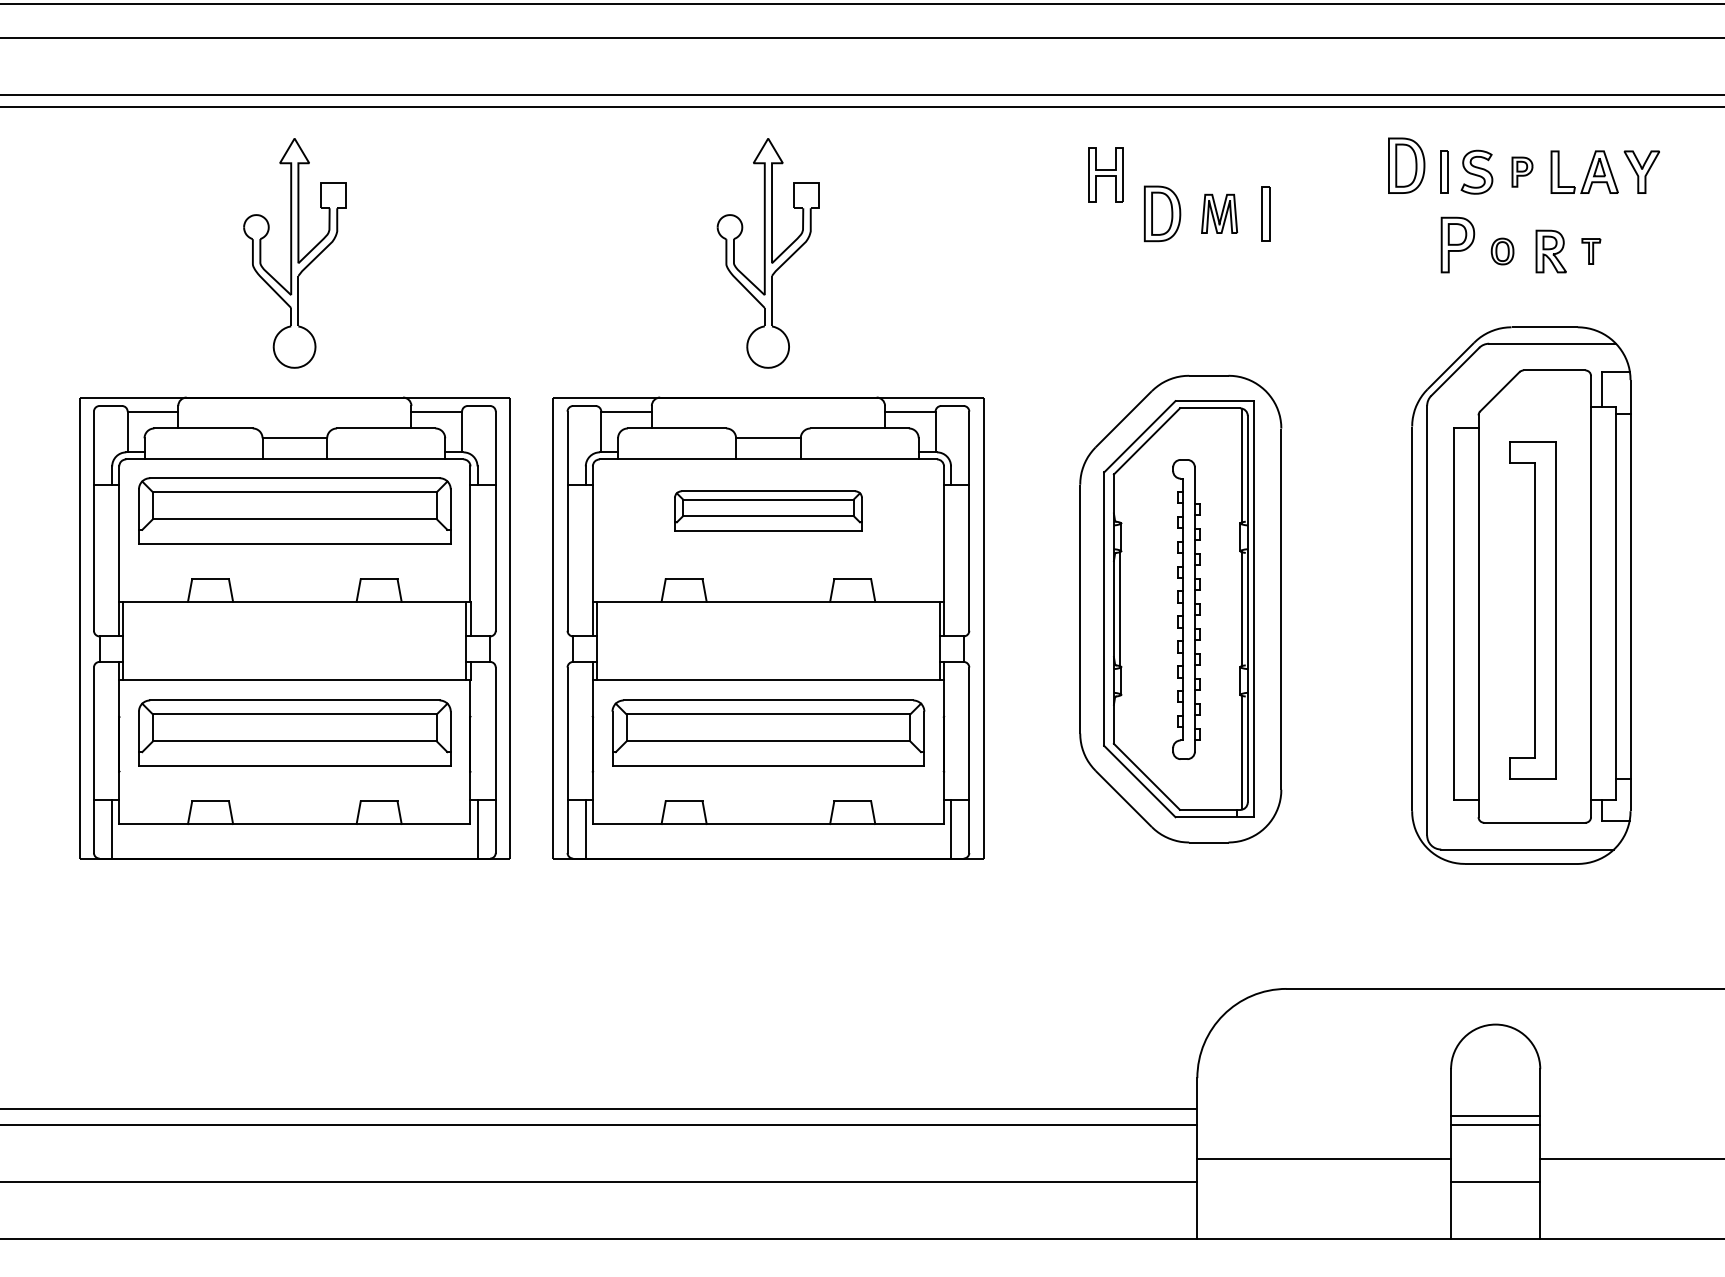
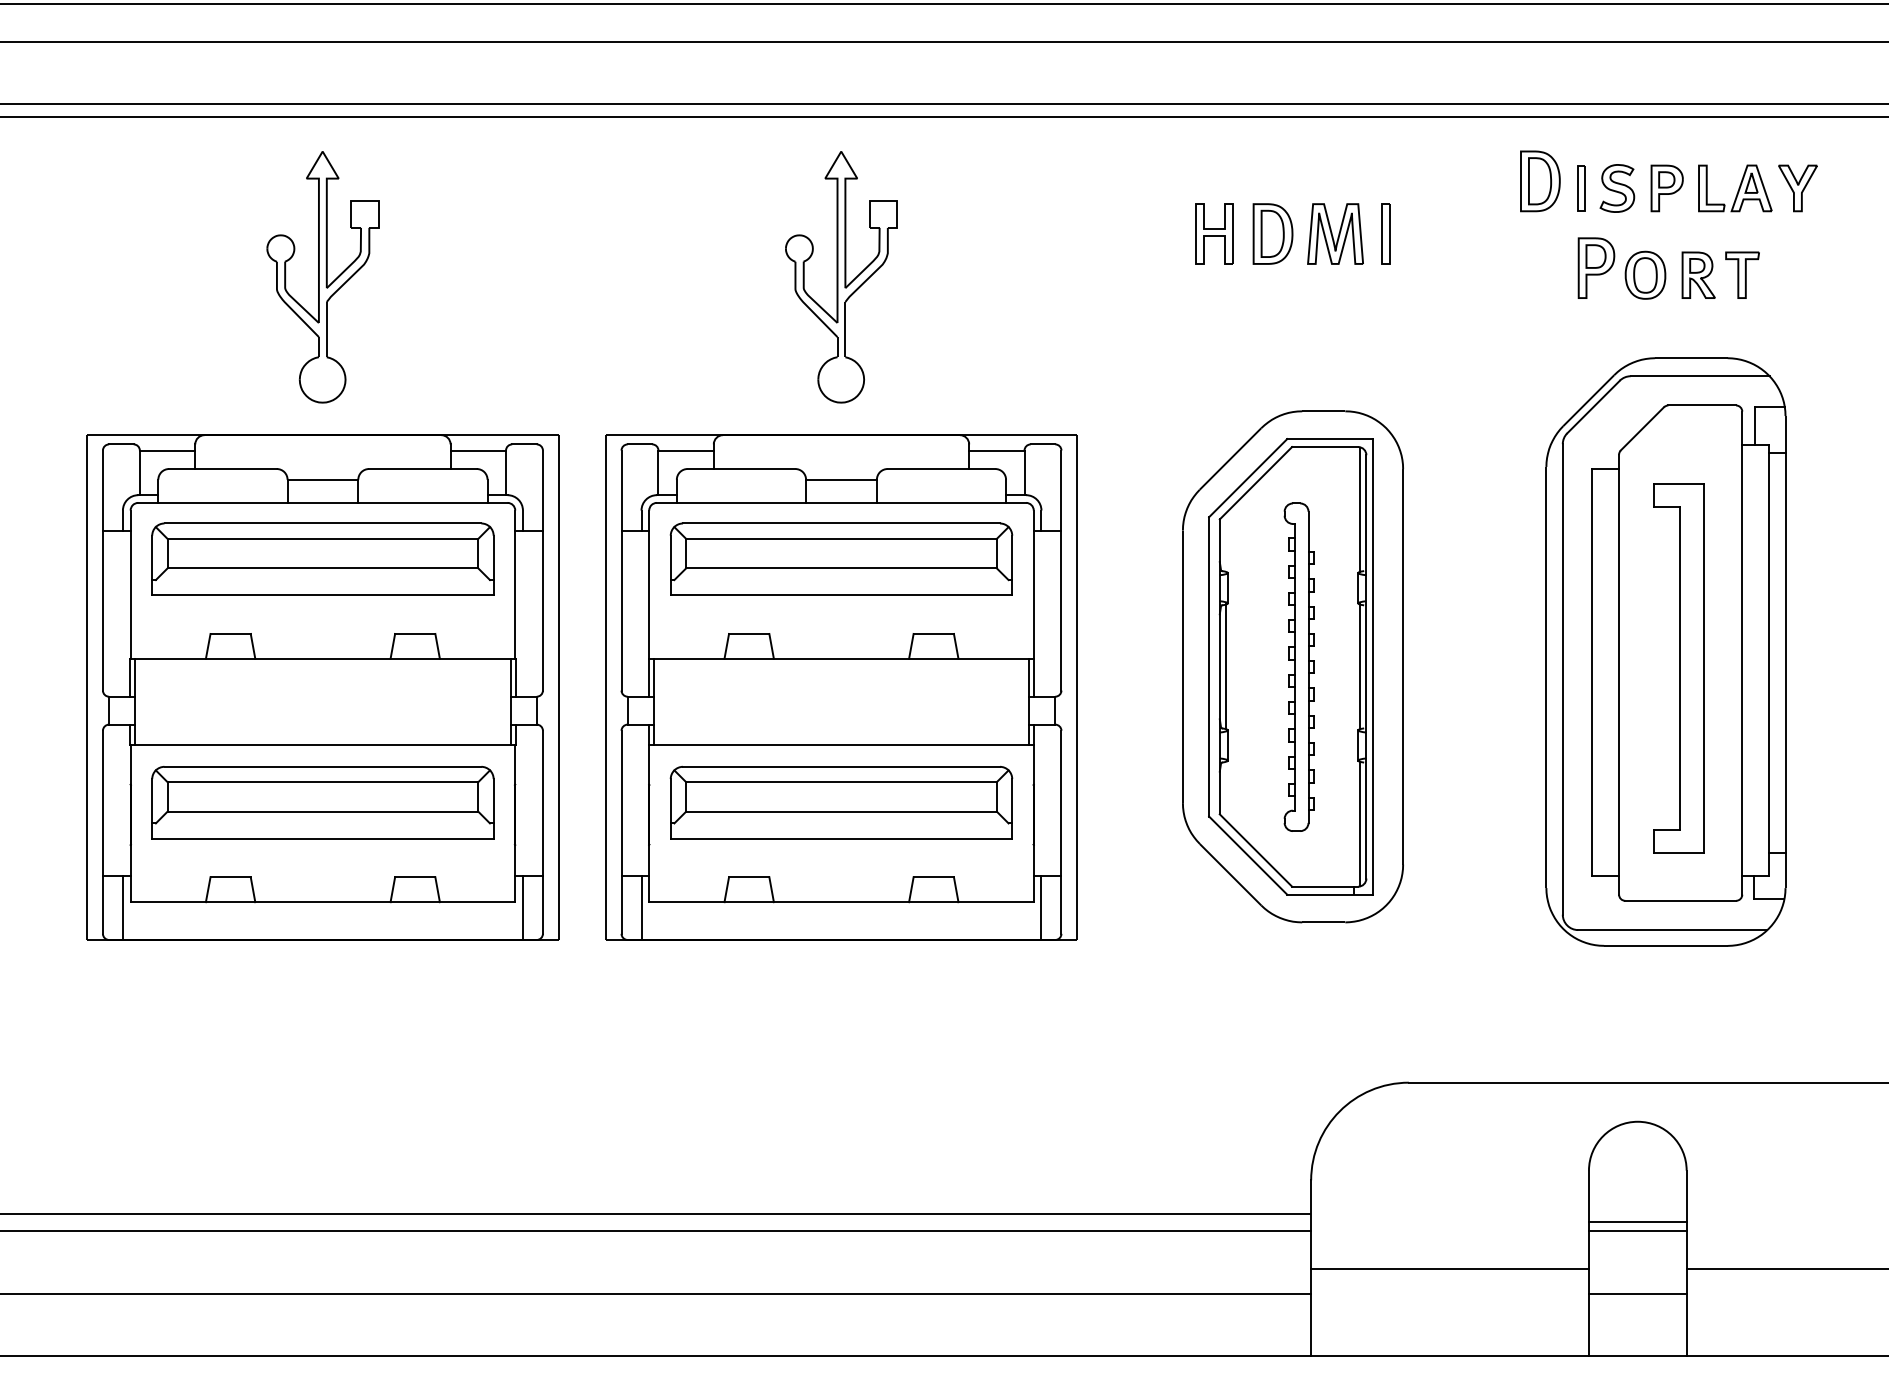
part: (1522, 171) -> (1667, 187), size x1.43
part: (1105, 174) -> (1213, 233), moved
part: (1219, 213) -> (1335, 233), size x1.43
part: (1502, 251) -> (1645, 275), size x1.67
part: (1591, 251) -> (1742, 275), size x1.67
part: (768, 510) -> (841, 558), size x1.67

